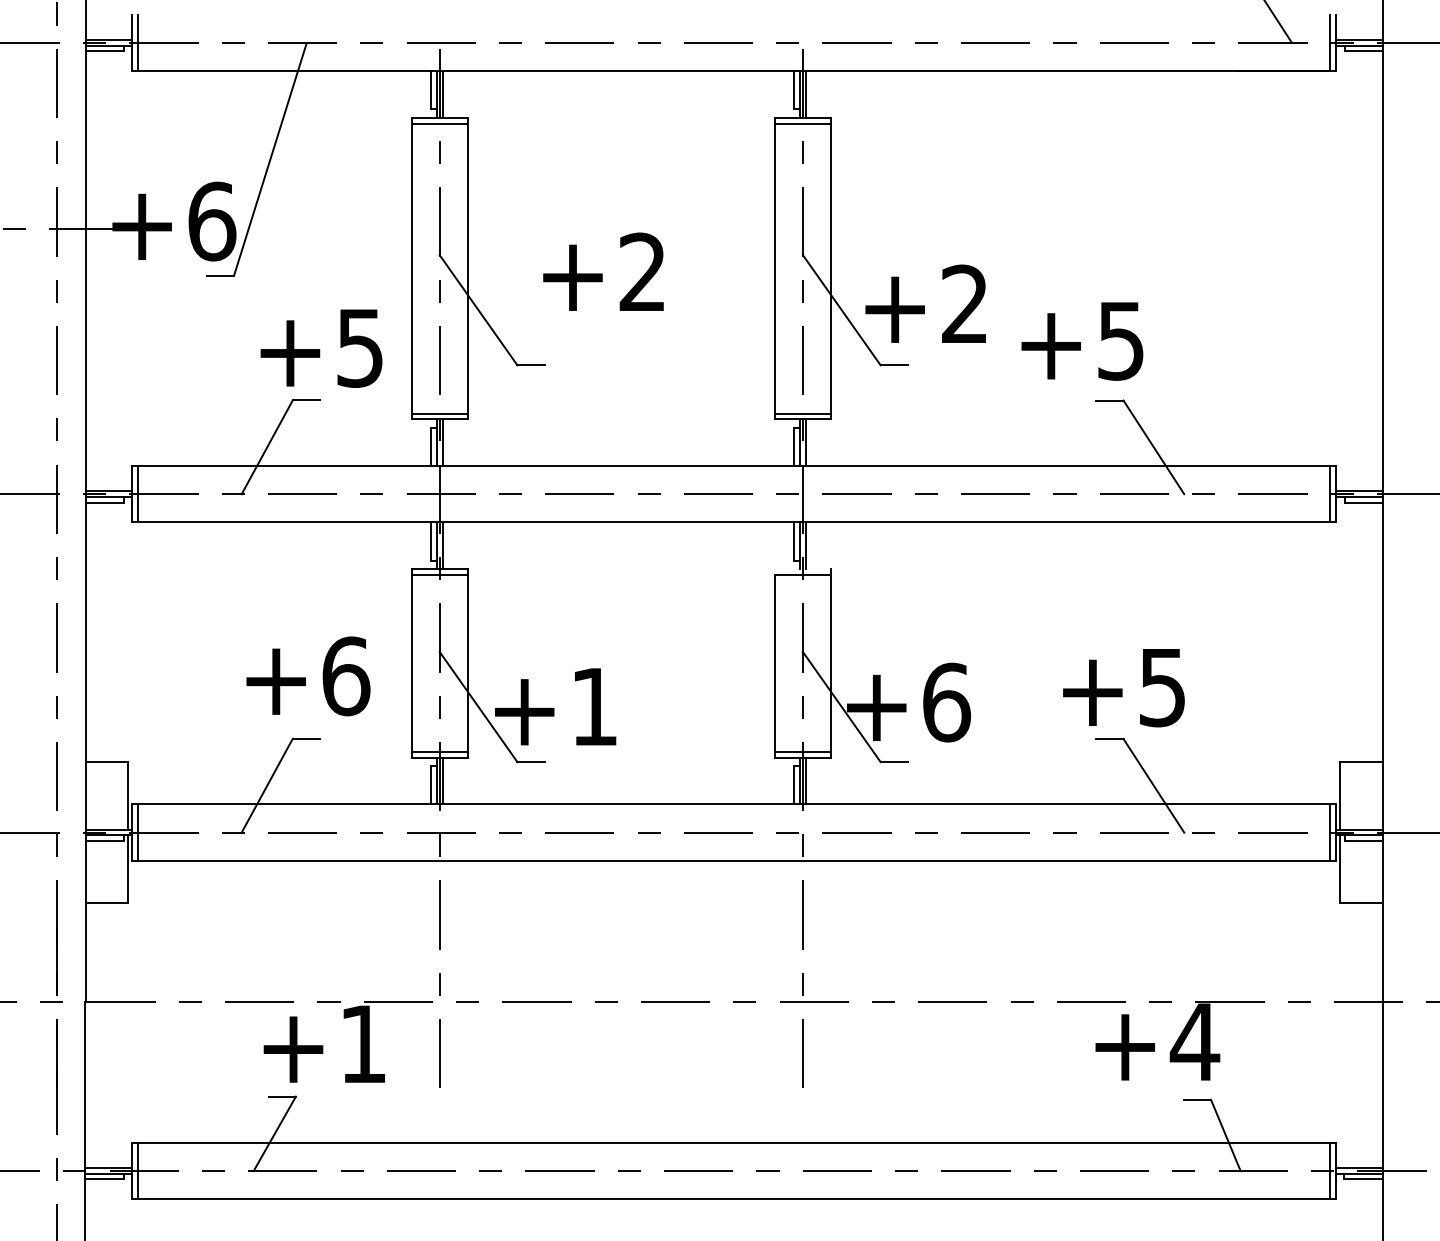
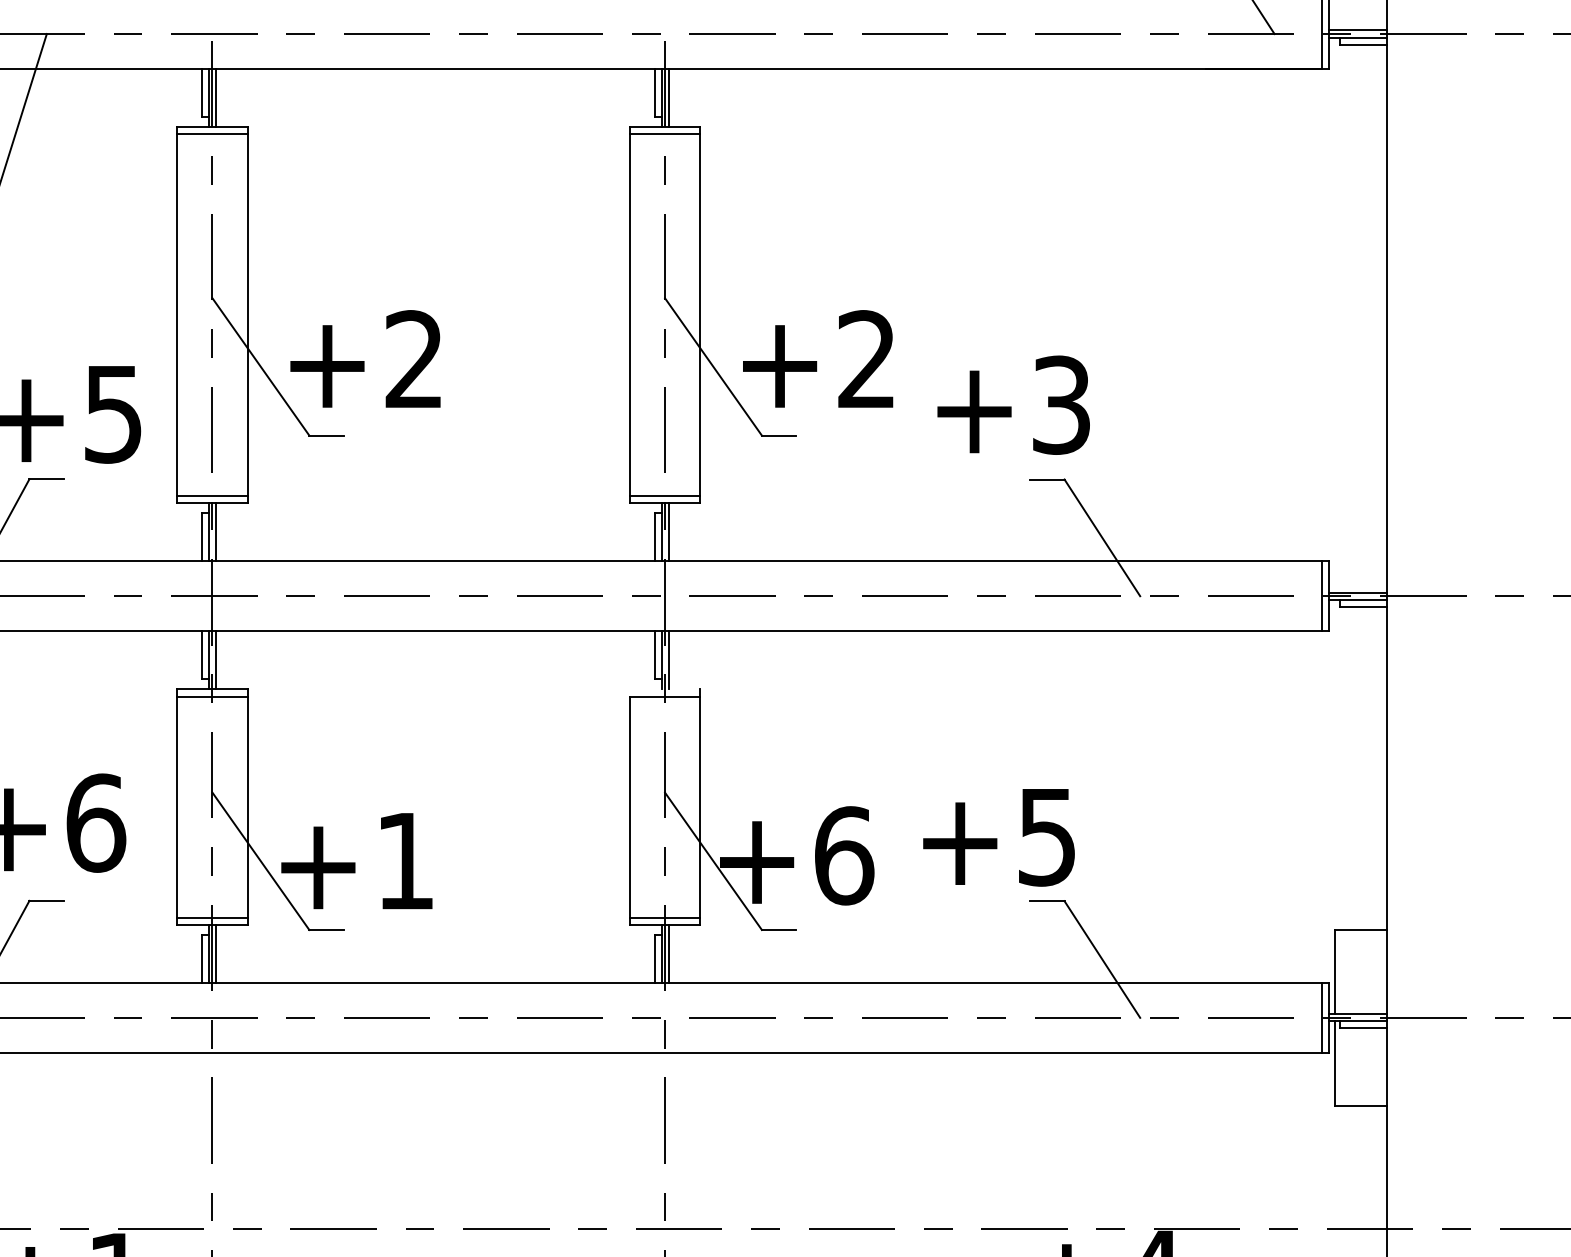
text: (603, 271) -> (365, 358), moved
text: (1120, 340) -> (1060, 404), +5 -> +3
text: (1123, 688) -> (998, 838), moved

